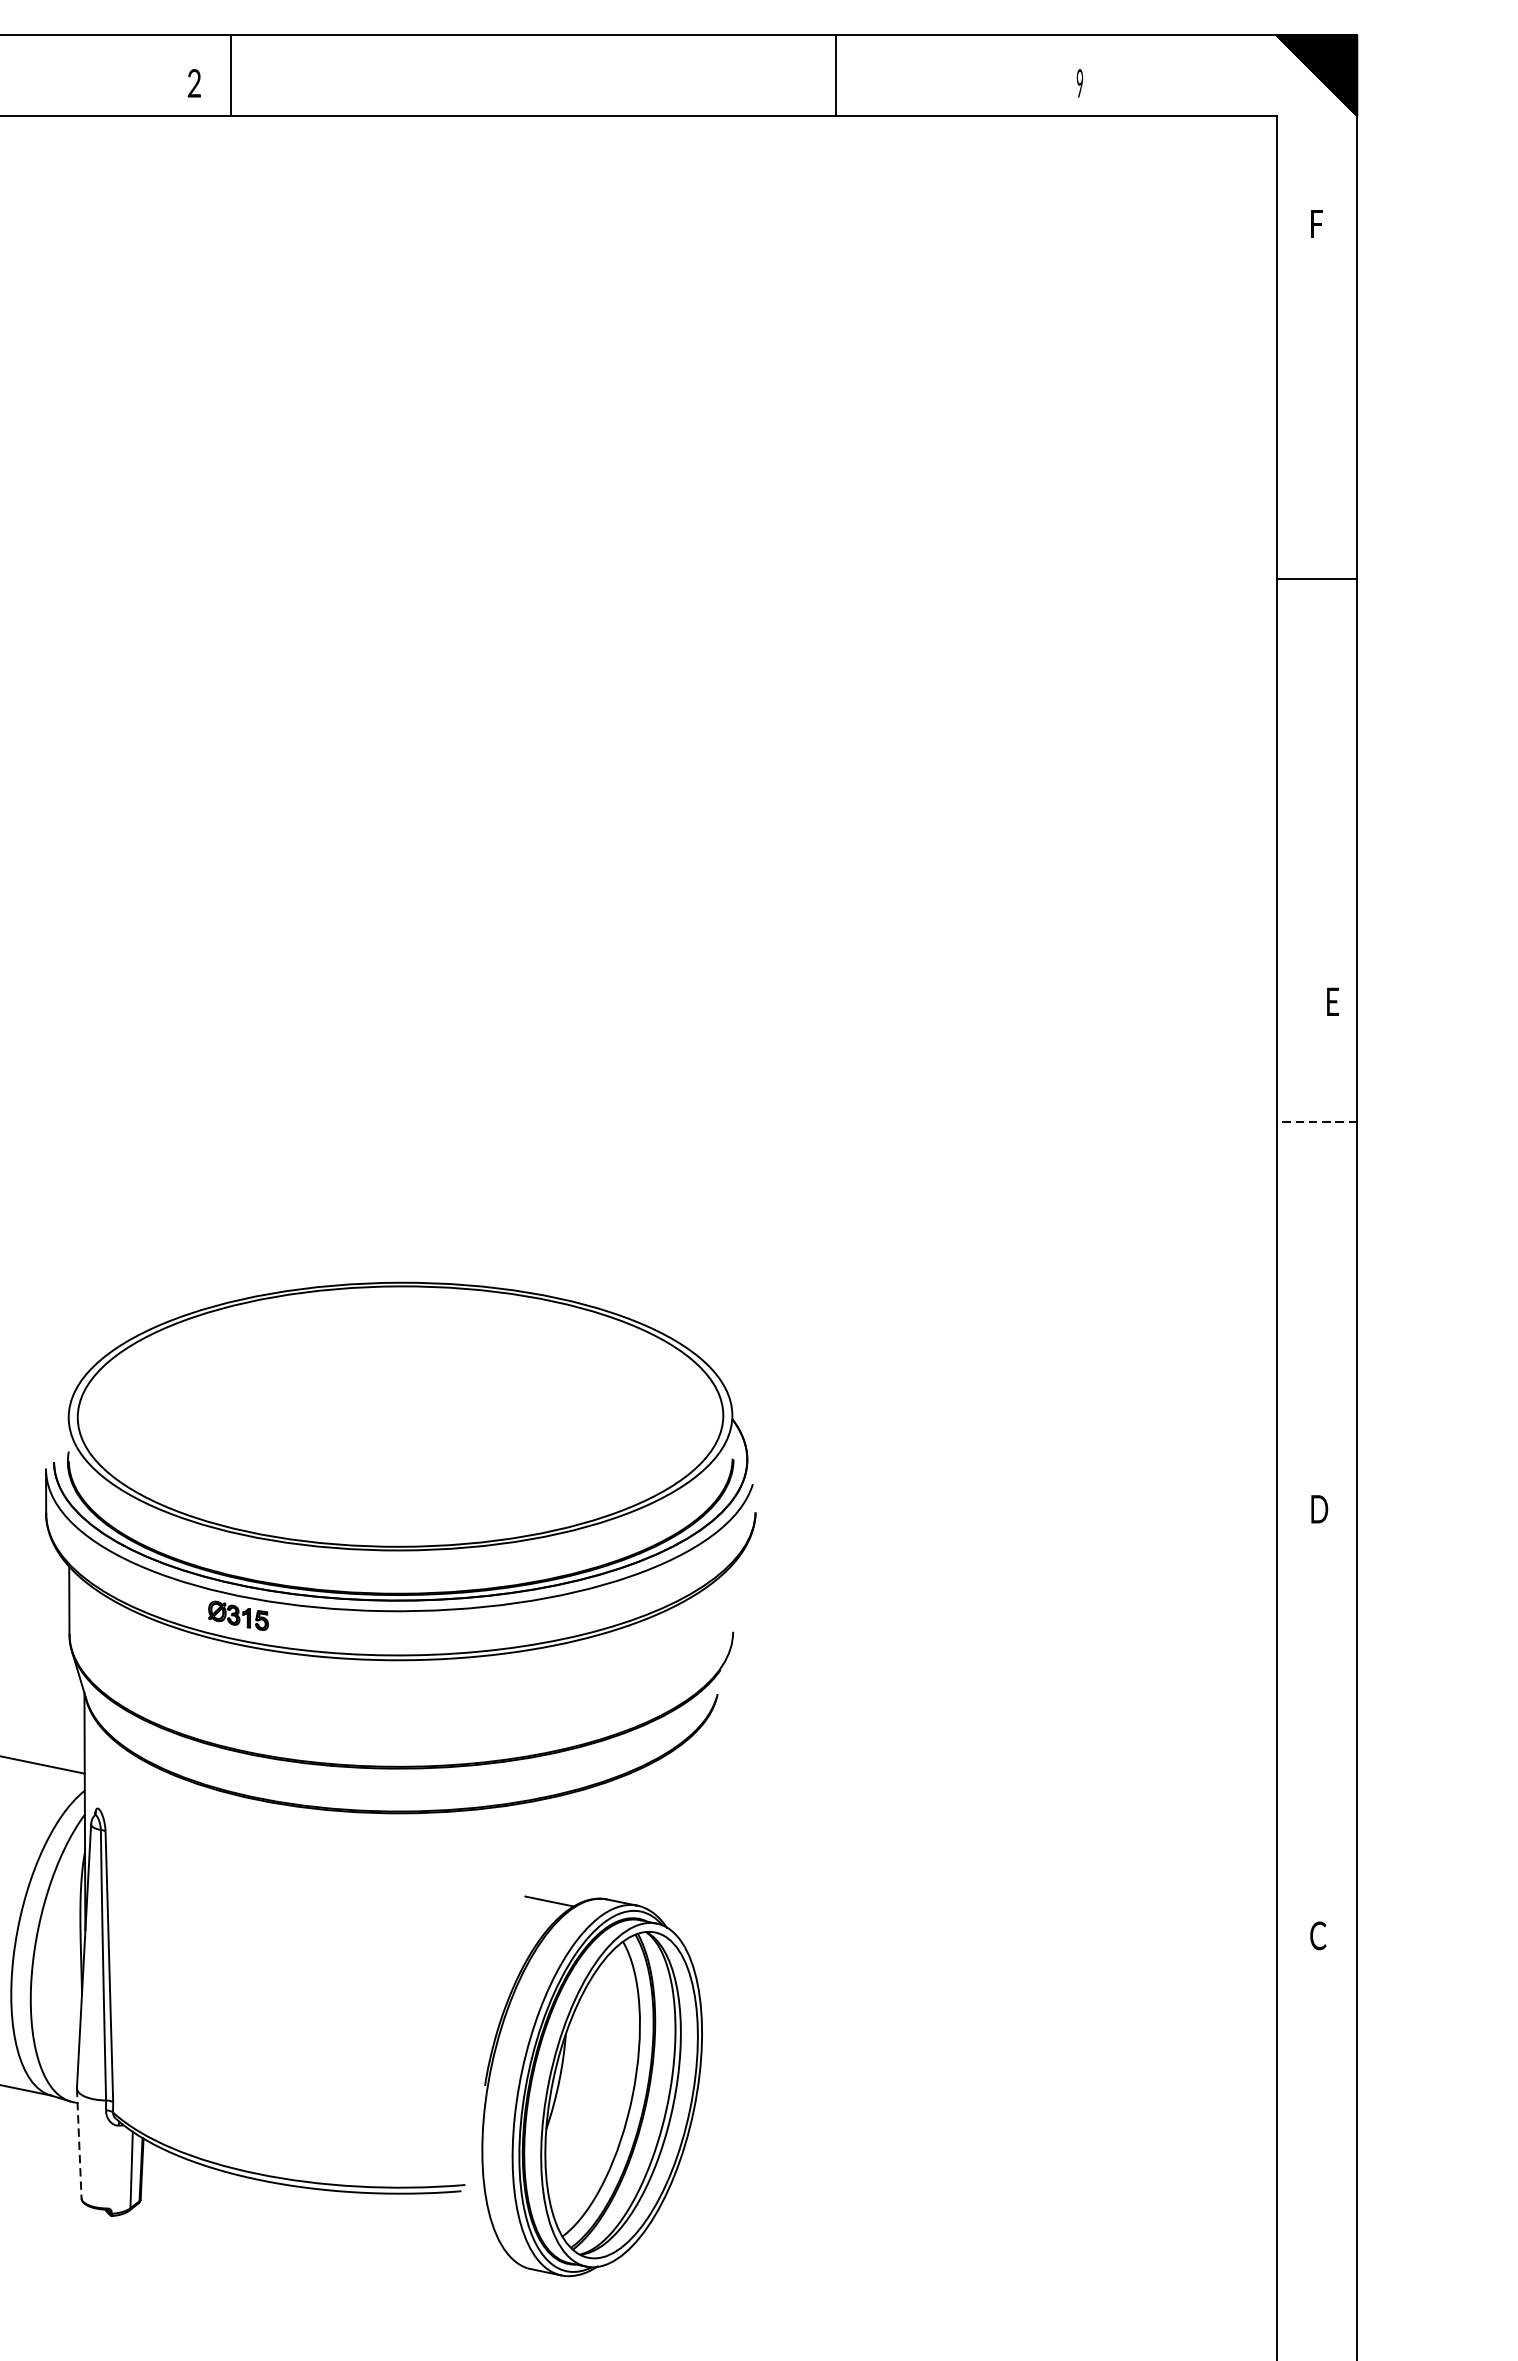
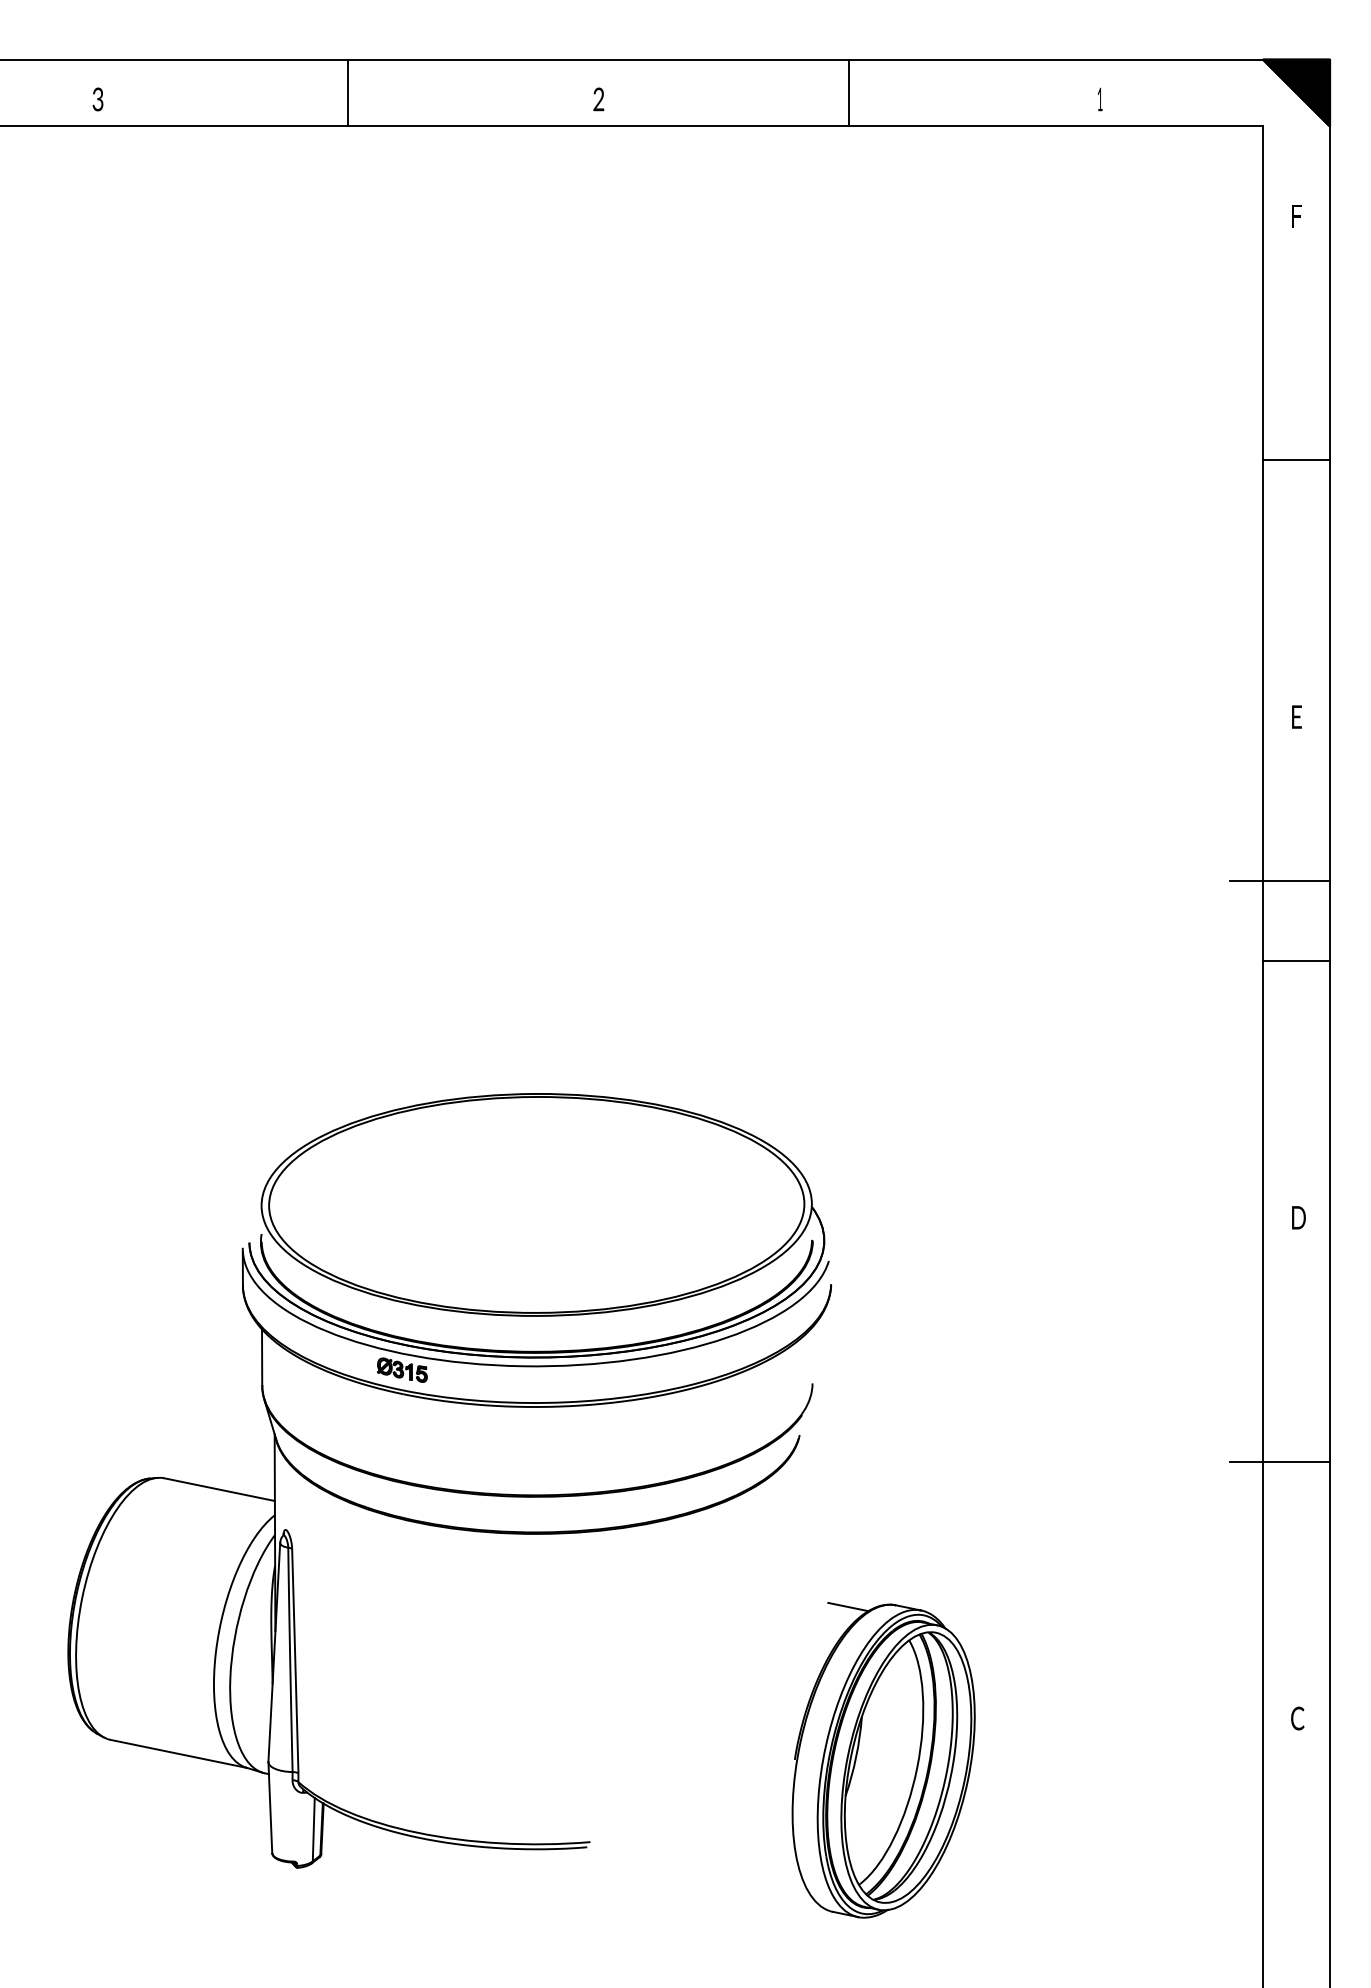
line: (231, 74) -> (348, 92), moved
line: (836, 74) -> (849, 92), moved
text: (194, 83) -> (598, 99), moved
text: (1079, 83) -> (1099, 99), 9 -> 1
line: (1316, 579) -> (1296, 460), moved
text: (1332, 1001) -> (1296, 716), moved
line: (1296, 1025) -> (1279, 880), added
line: (1316, 1121) -> (1296, 960), dashed -> solid
text: (1319, 1508) -> (1298, 1217), moved
line: (1296, 1725) -> (1279, 1461), added
text: (1318, 1935) -> (1297, 1718), moved
part: (591, 2086) -> (883, 1760), moved
line: (79, 2144) -> (270, 1808), dashed -> solid

